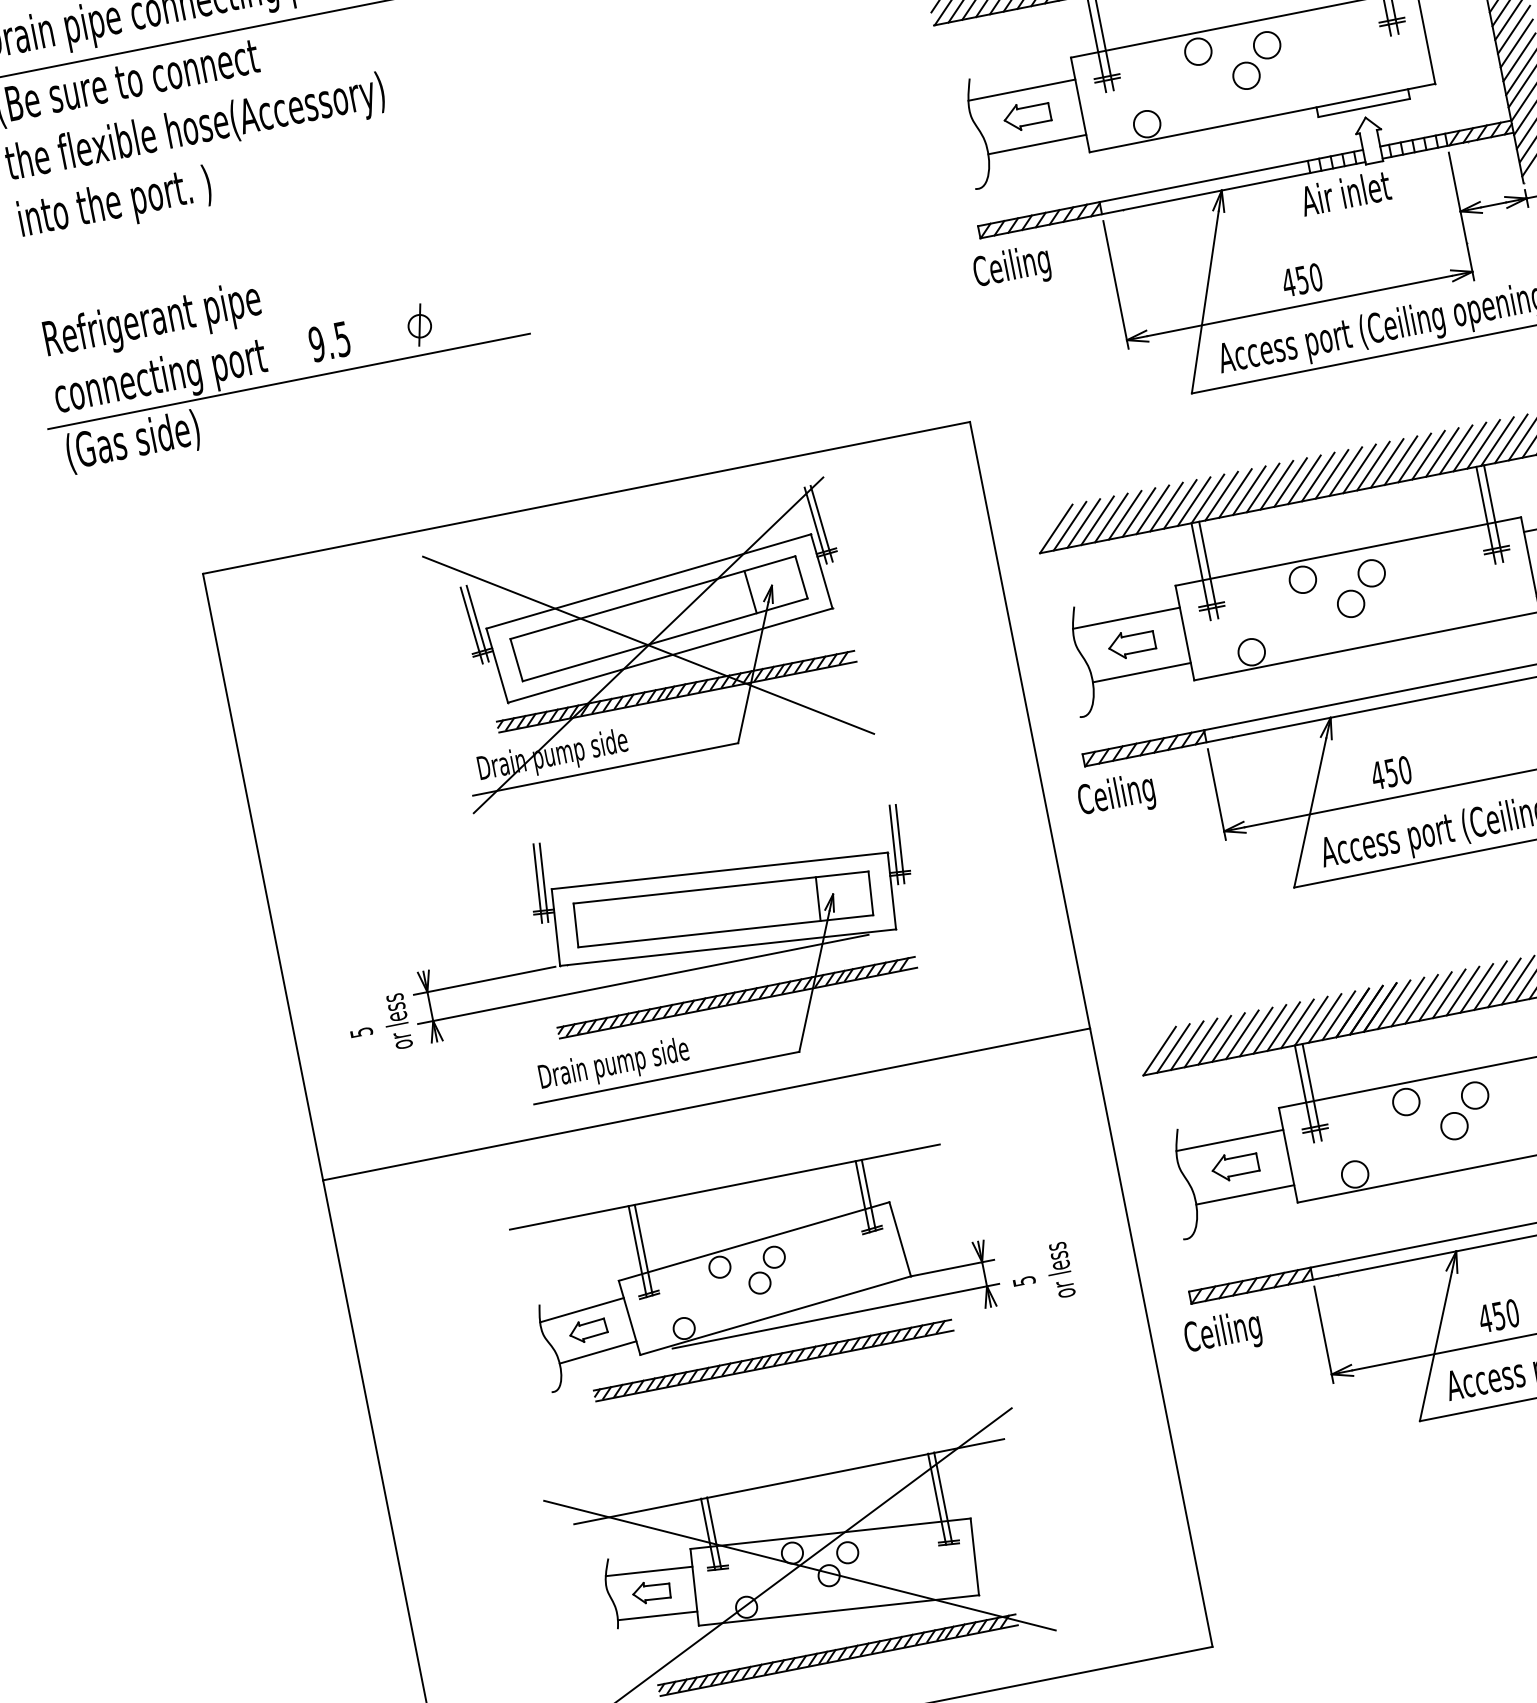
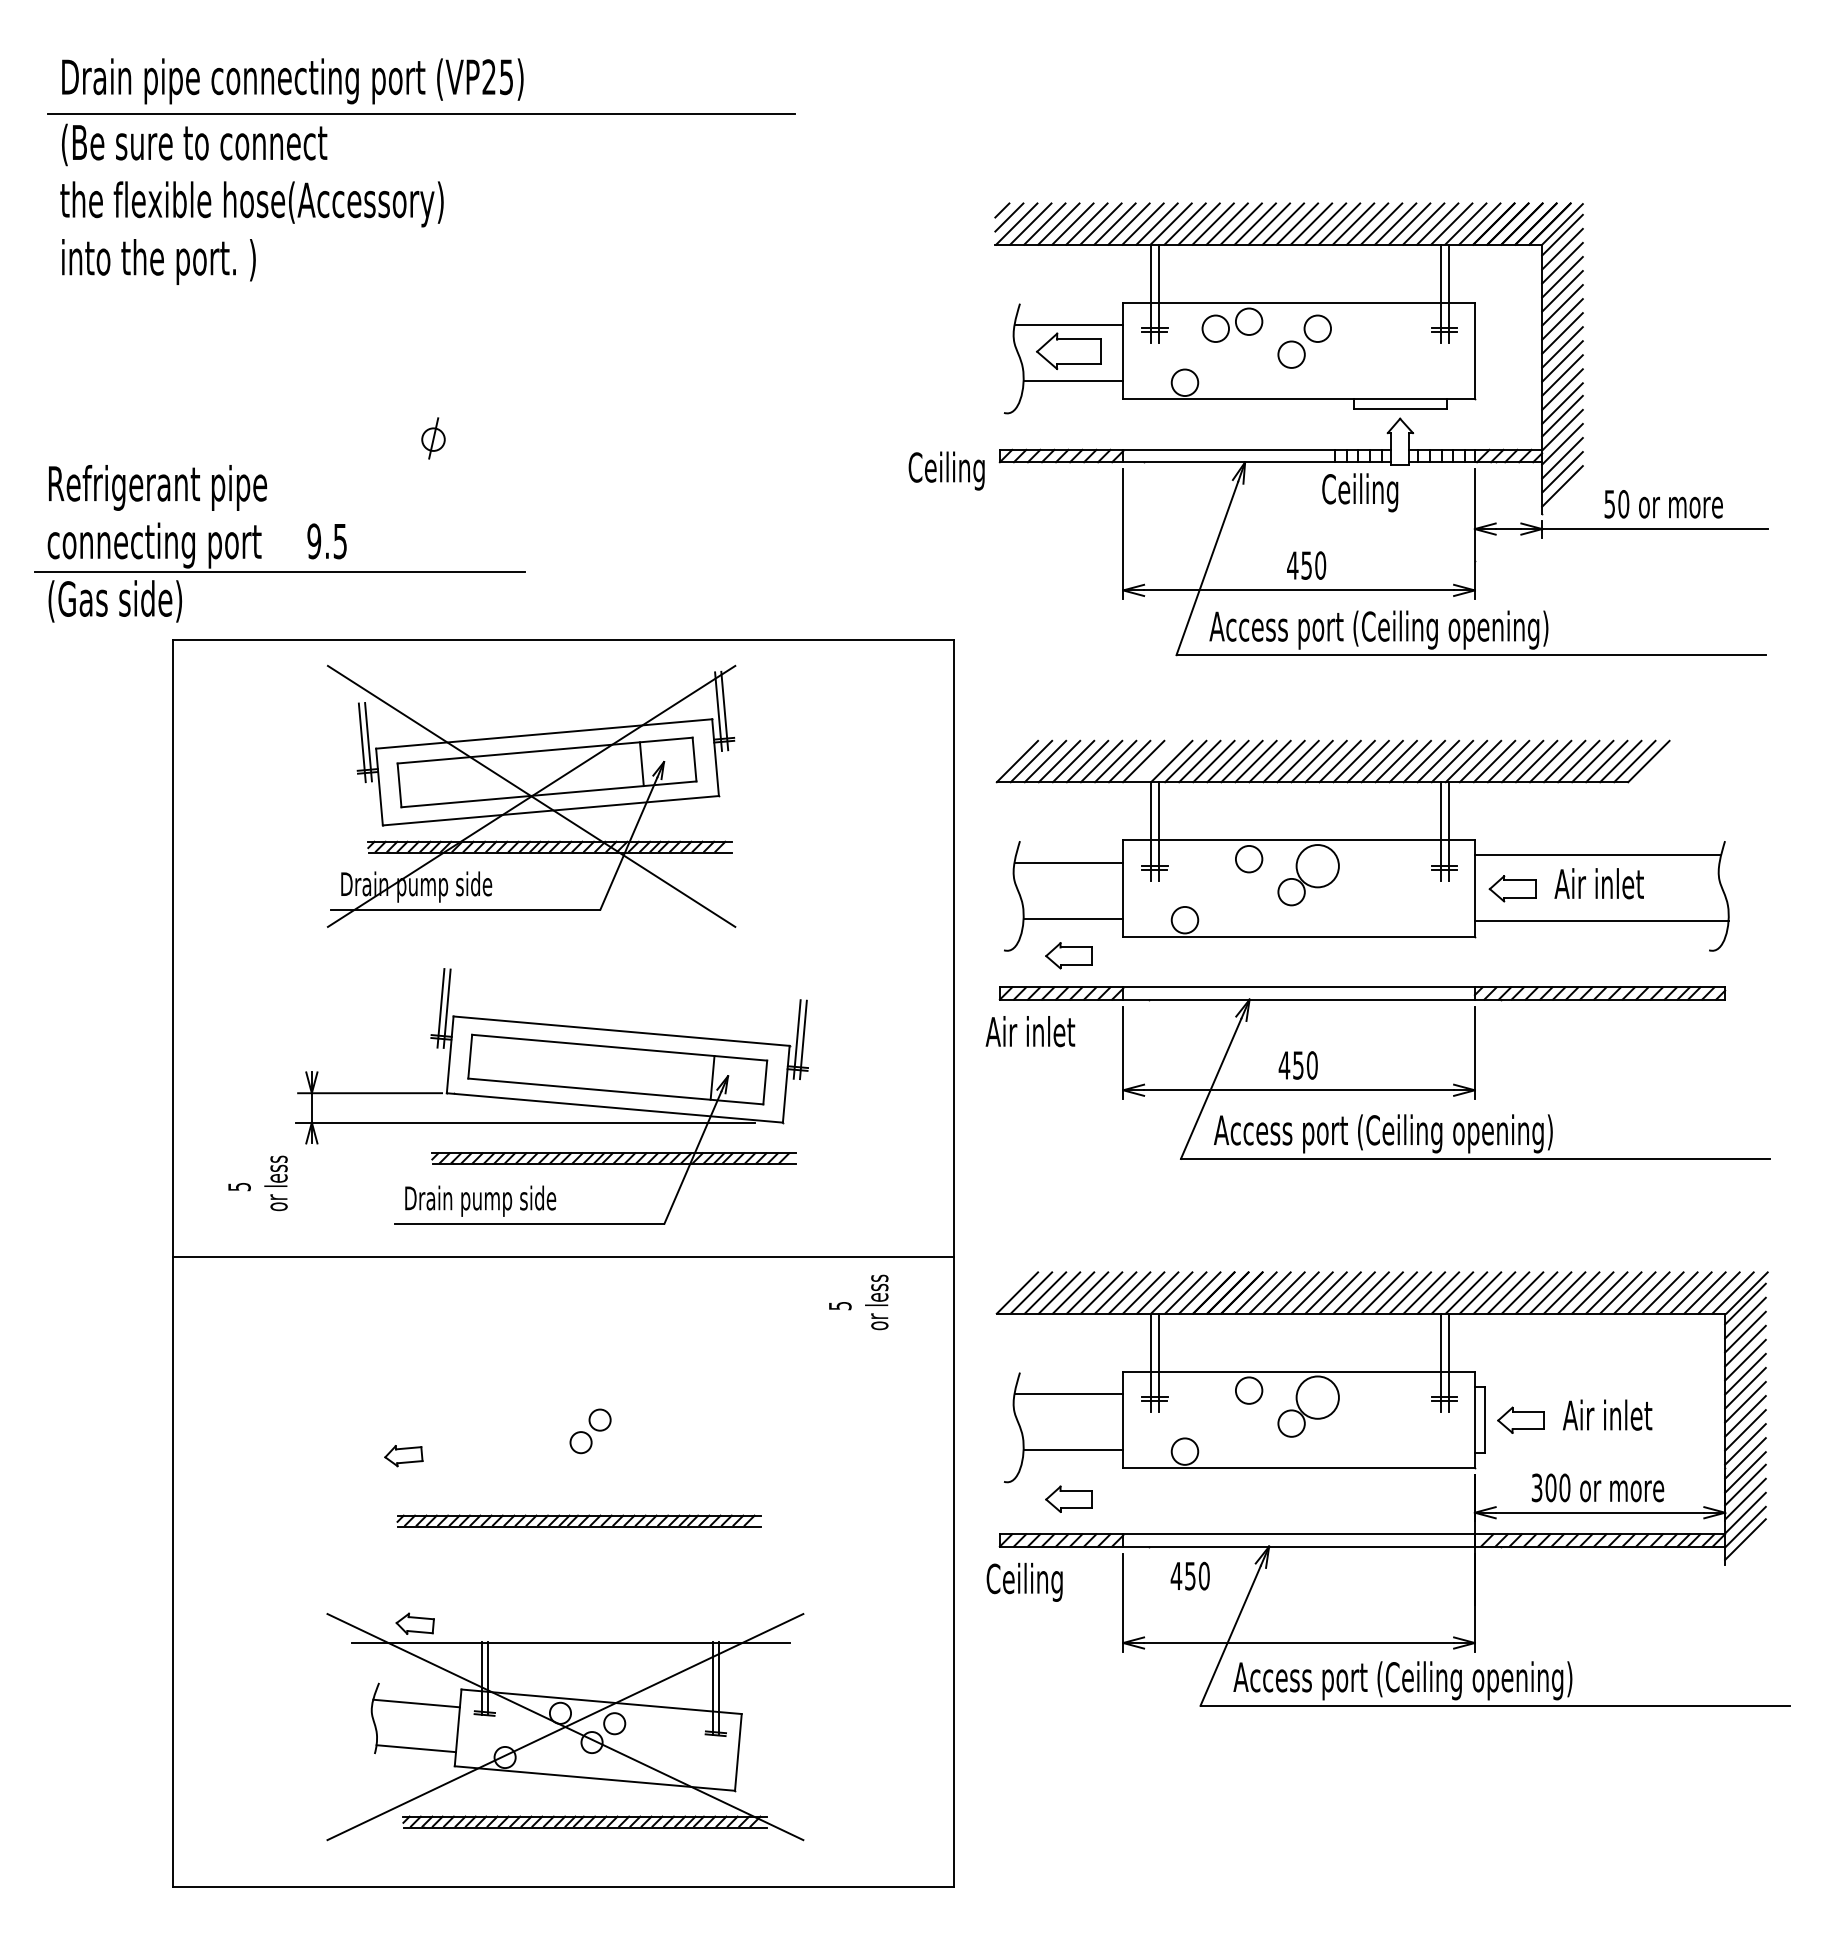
circle: (1166, 64) -> (1215, 328), added
part: (1026, 116) -> (1068, 351), size x1.4
text: (1345, 196) -> (1365, 492), Air inlet -> Ceiling
text: (1011, 268) -> (946, 470), moved
part: (263, 348) -> (261, 535), moved
line: (1193, 501) -> (1157, 761), removed
circle: (1371, 572) -> (1317, 865), size x1.6
part: (1131, 643) -> (1068, 955), moved
part: (648, 644) -> (531, 795), moved
text: (1122, 795) -> (1030, 1035), Ceiling -> Air inlet
text: (378, 1025) -> (257, 1183), moved
circle: (1474, 1095) -> (1317, 1397), size x1.6
part: (1234, 1165) -> (1068, 1498), moved
part: (756, 1267) -> (580, 1426), removed
text: (1041, 1274) -> (858, 1302), moved
text: (1497, 1315) -> (1189, 1575), moved
part: (650, 1591) -> (414, 1623), moved

